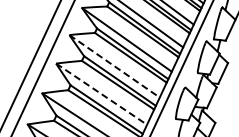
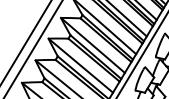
line: (114, 66) -> (92, 45), dashed -> solid
line: (101, 94) -> (80, 65), dashed -> solid

